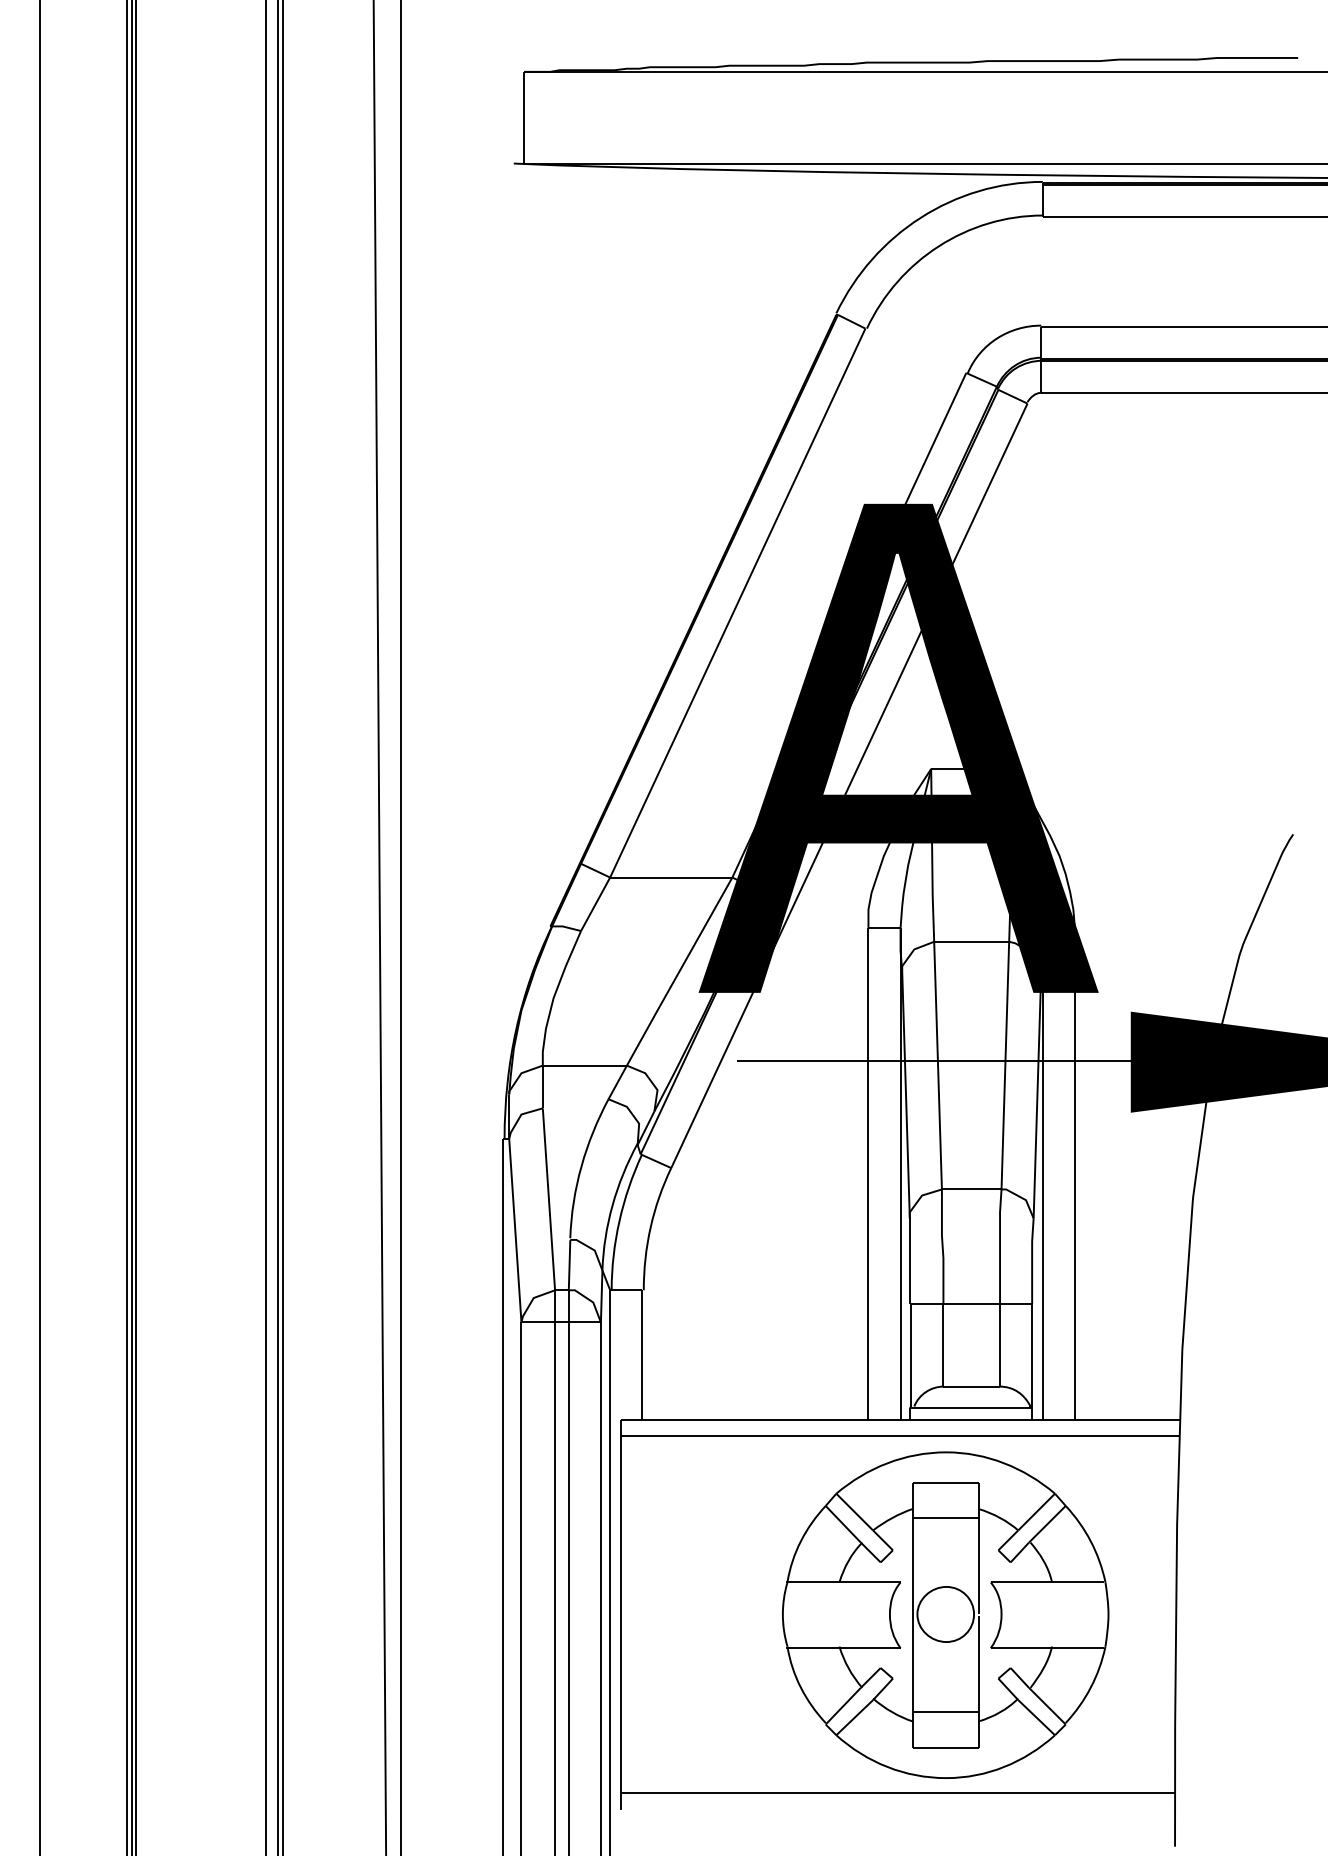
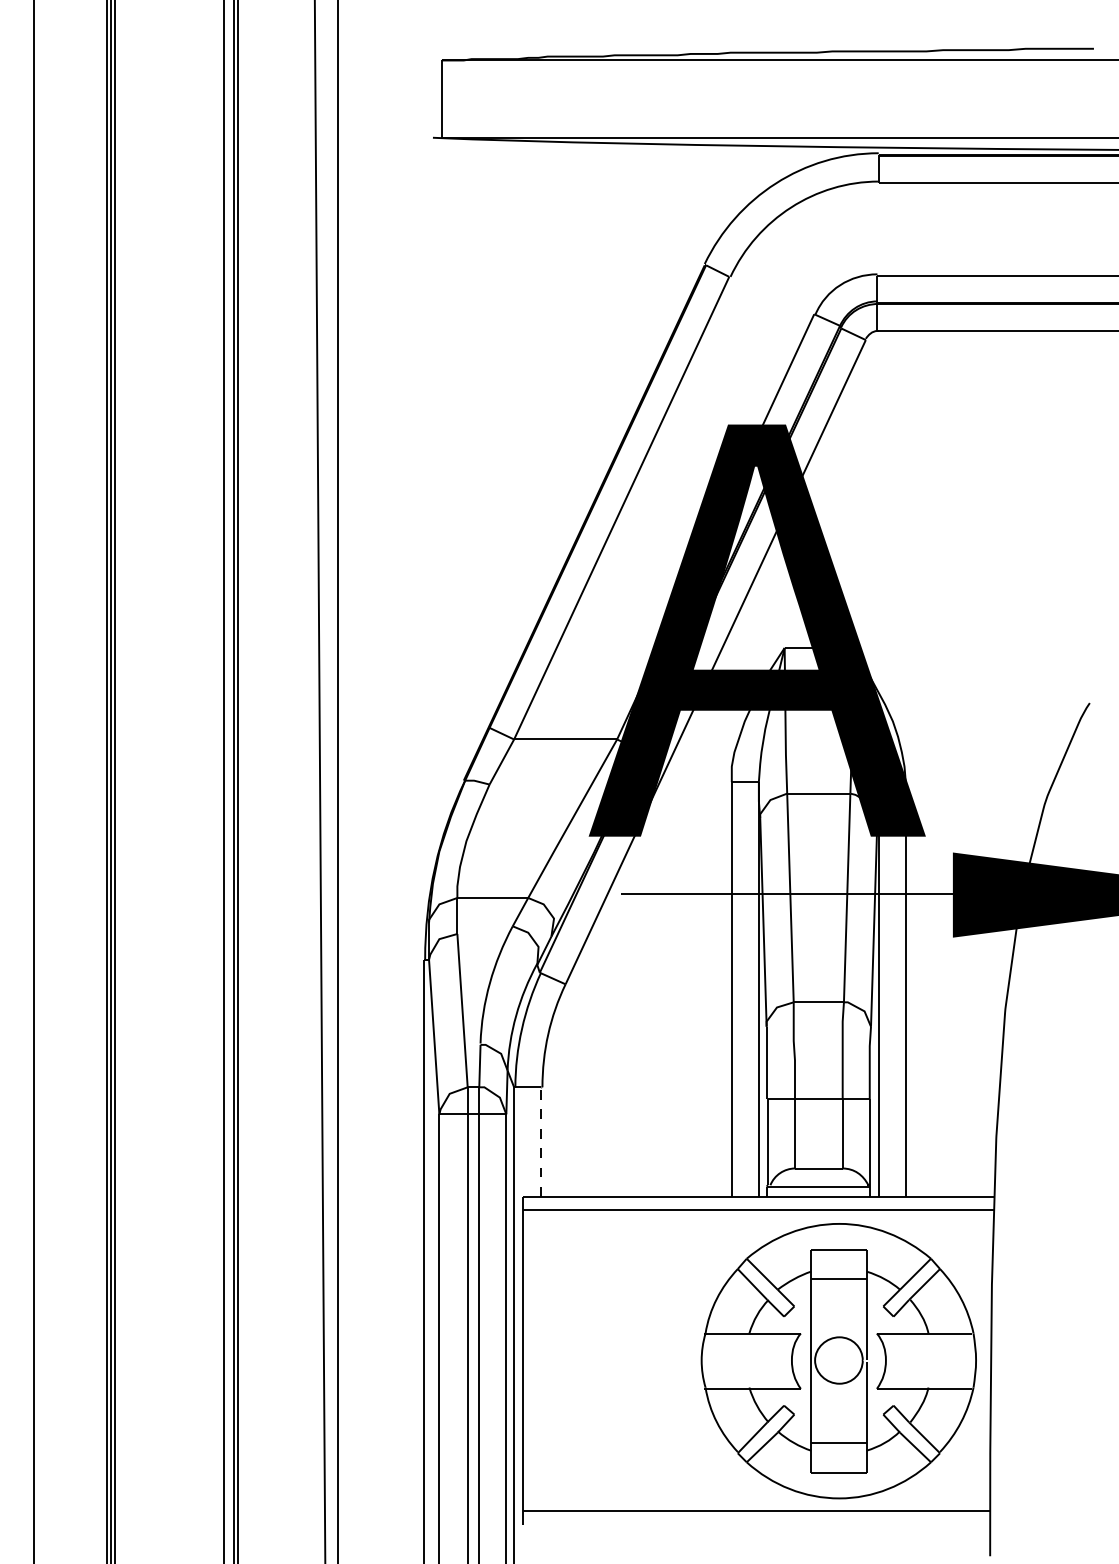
line: (642, 1354) -> (541, 1141), solid -> dashed
part: (945, 1615) -> (838, 1361), moved

